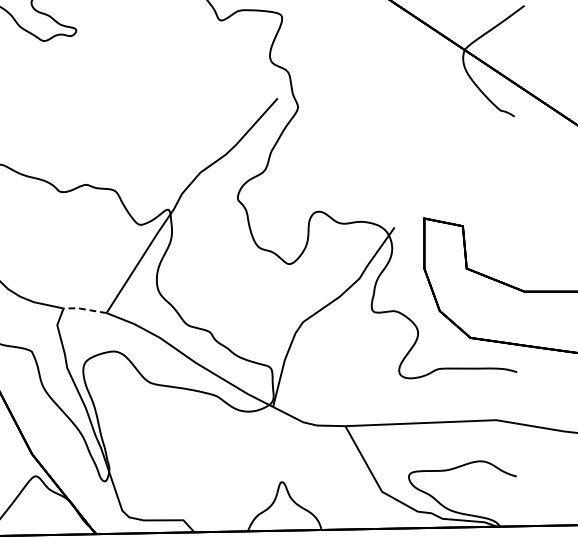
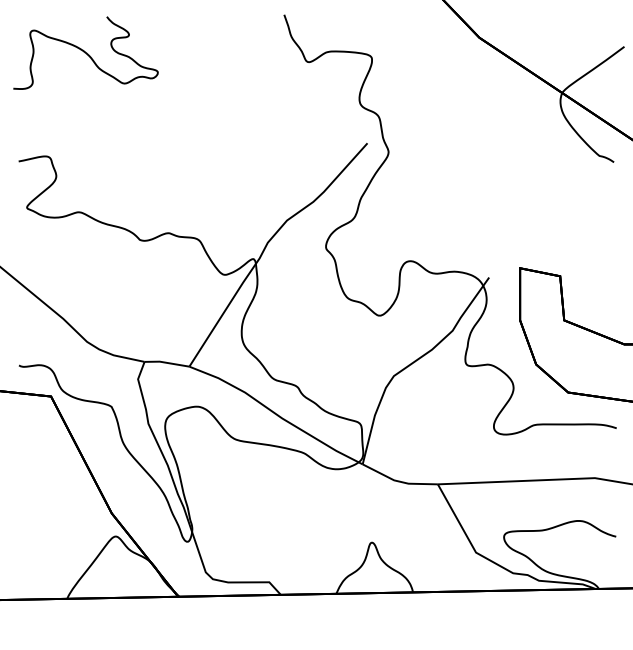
line: (84, 309) -> (166, 362), dashed -> solid

